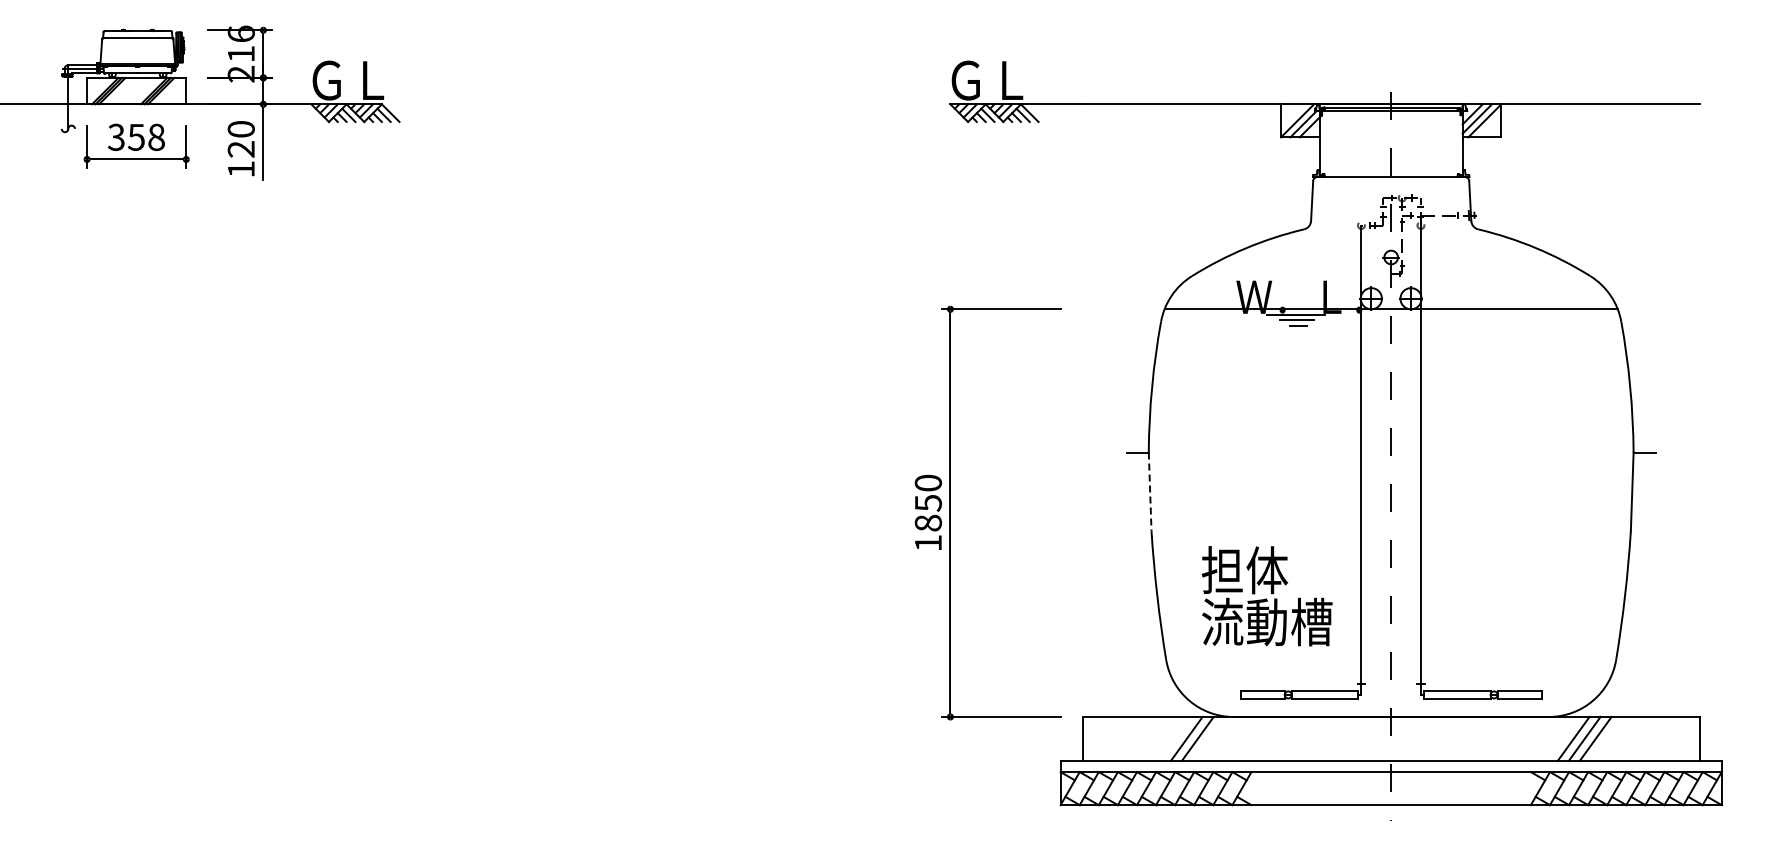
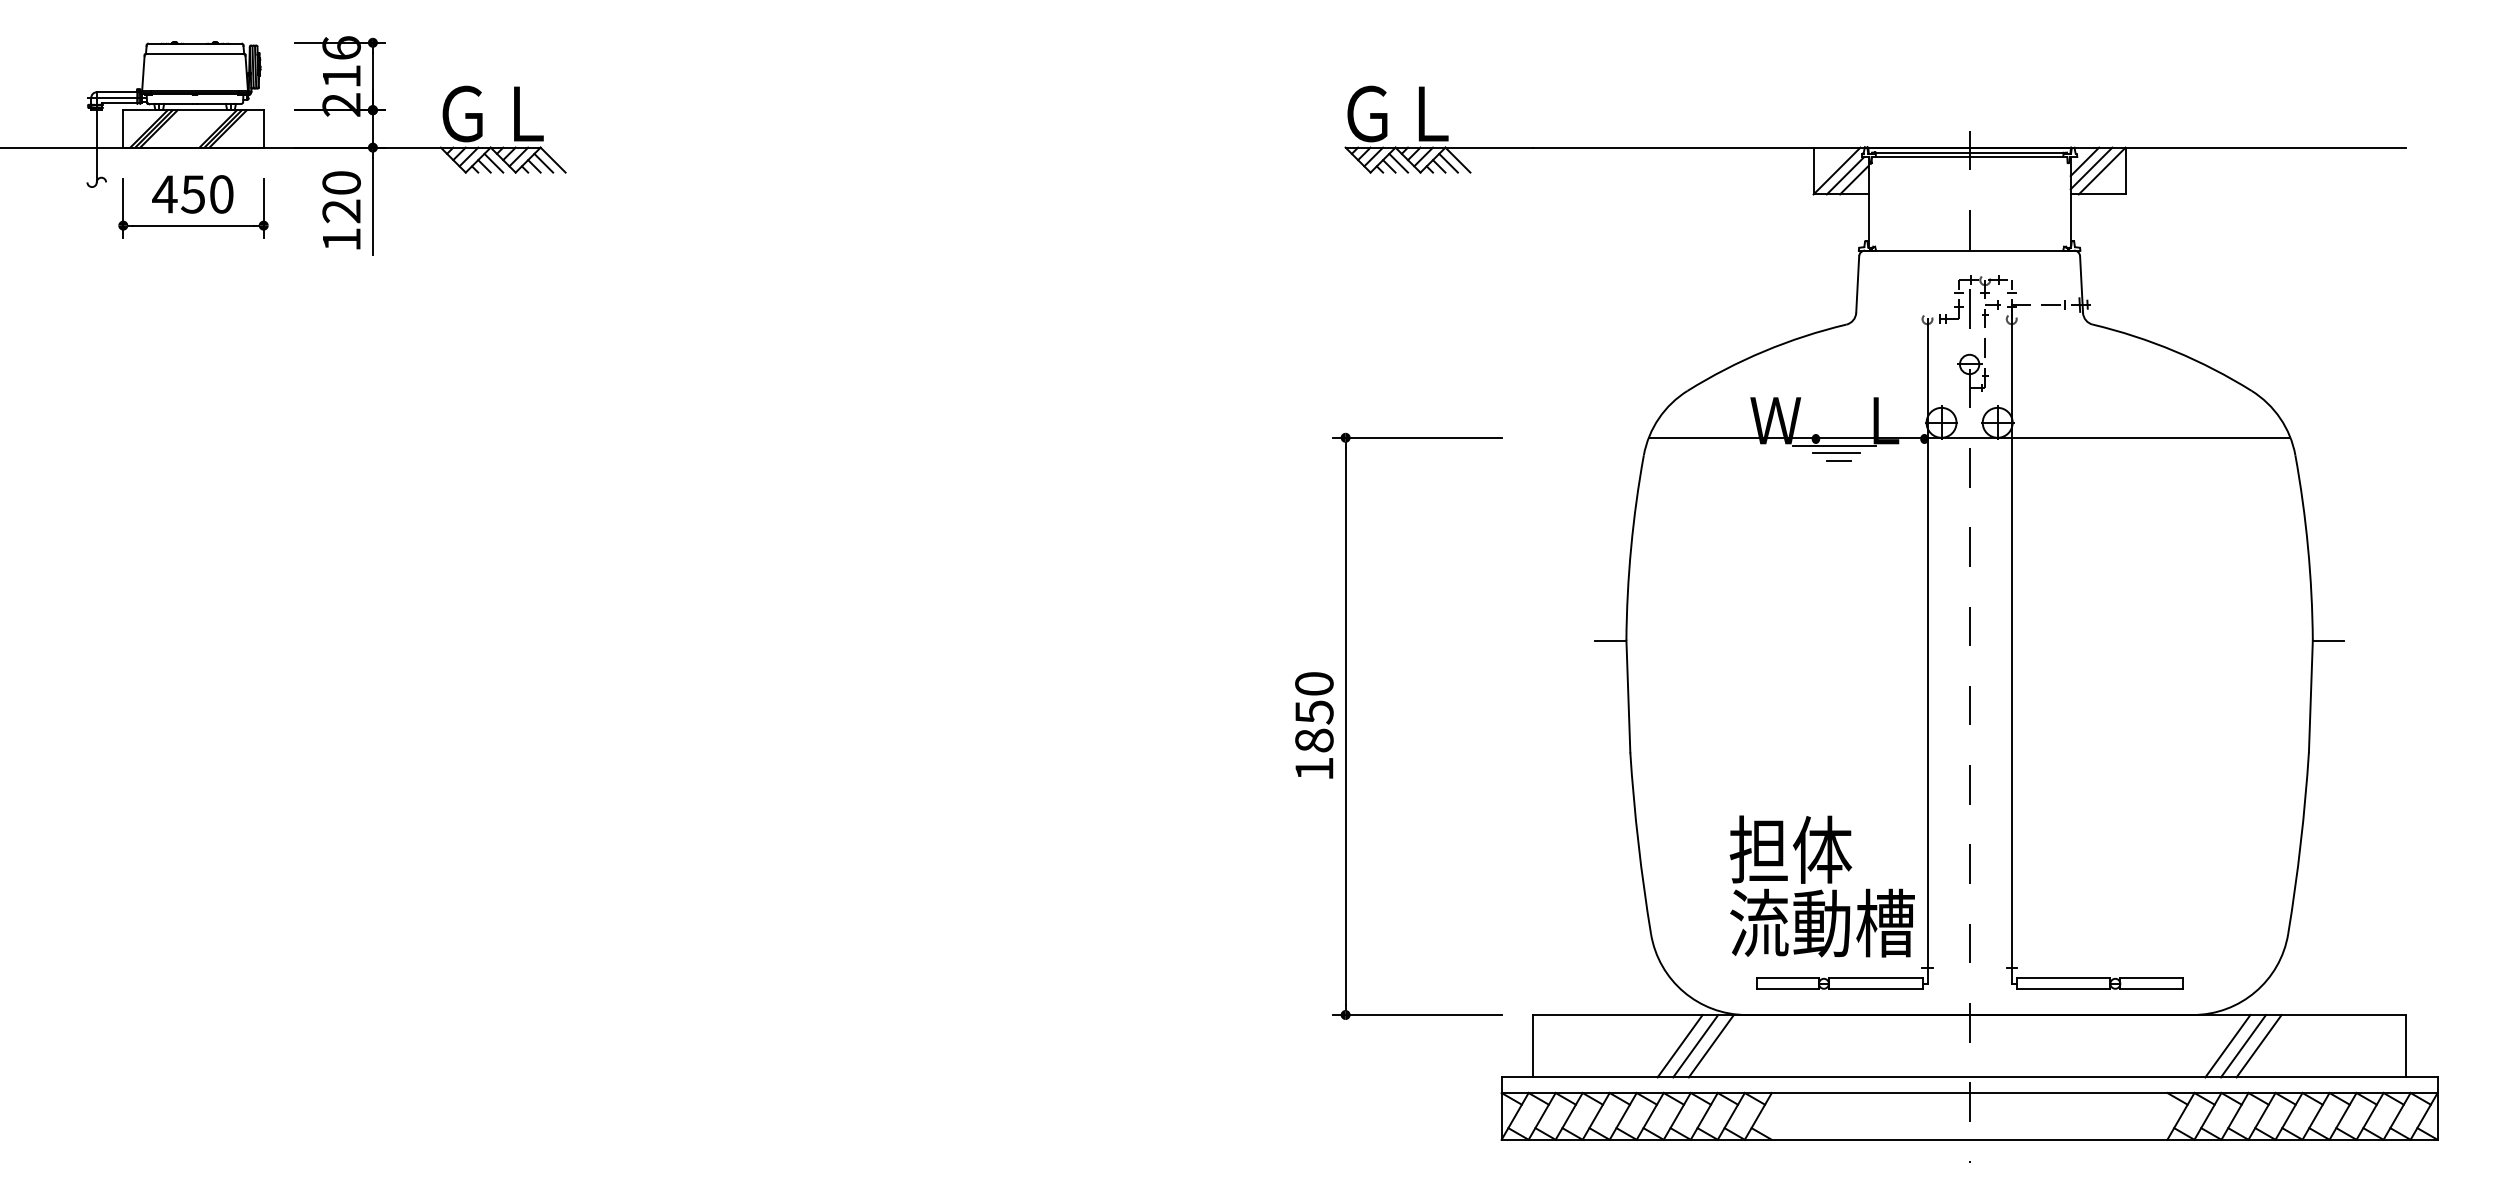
text: (135, 136) -> (191, 193), 358 -> 450
line: (1150, 492) -> (1628, 697), dashed -> solid
text: (1266, 596) -> (1821, 886), moved
line: (1208, 738) -> (1710, 1045), added

